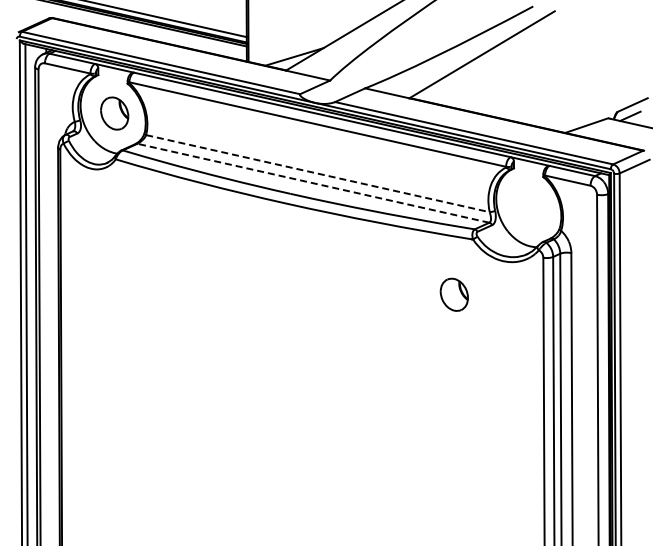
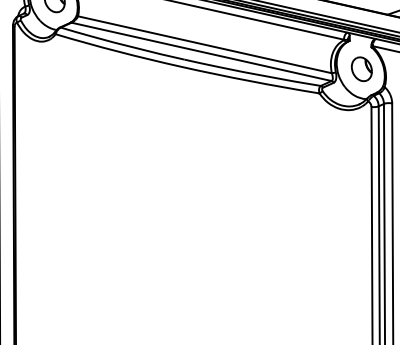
line: (318, 173) -> (205, 44), dashed -> solid
line: (312, 183) -> (200, 52), dashed -> solid
part: (453, 294) -> (361, 69), moved

